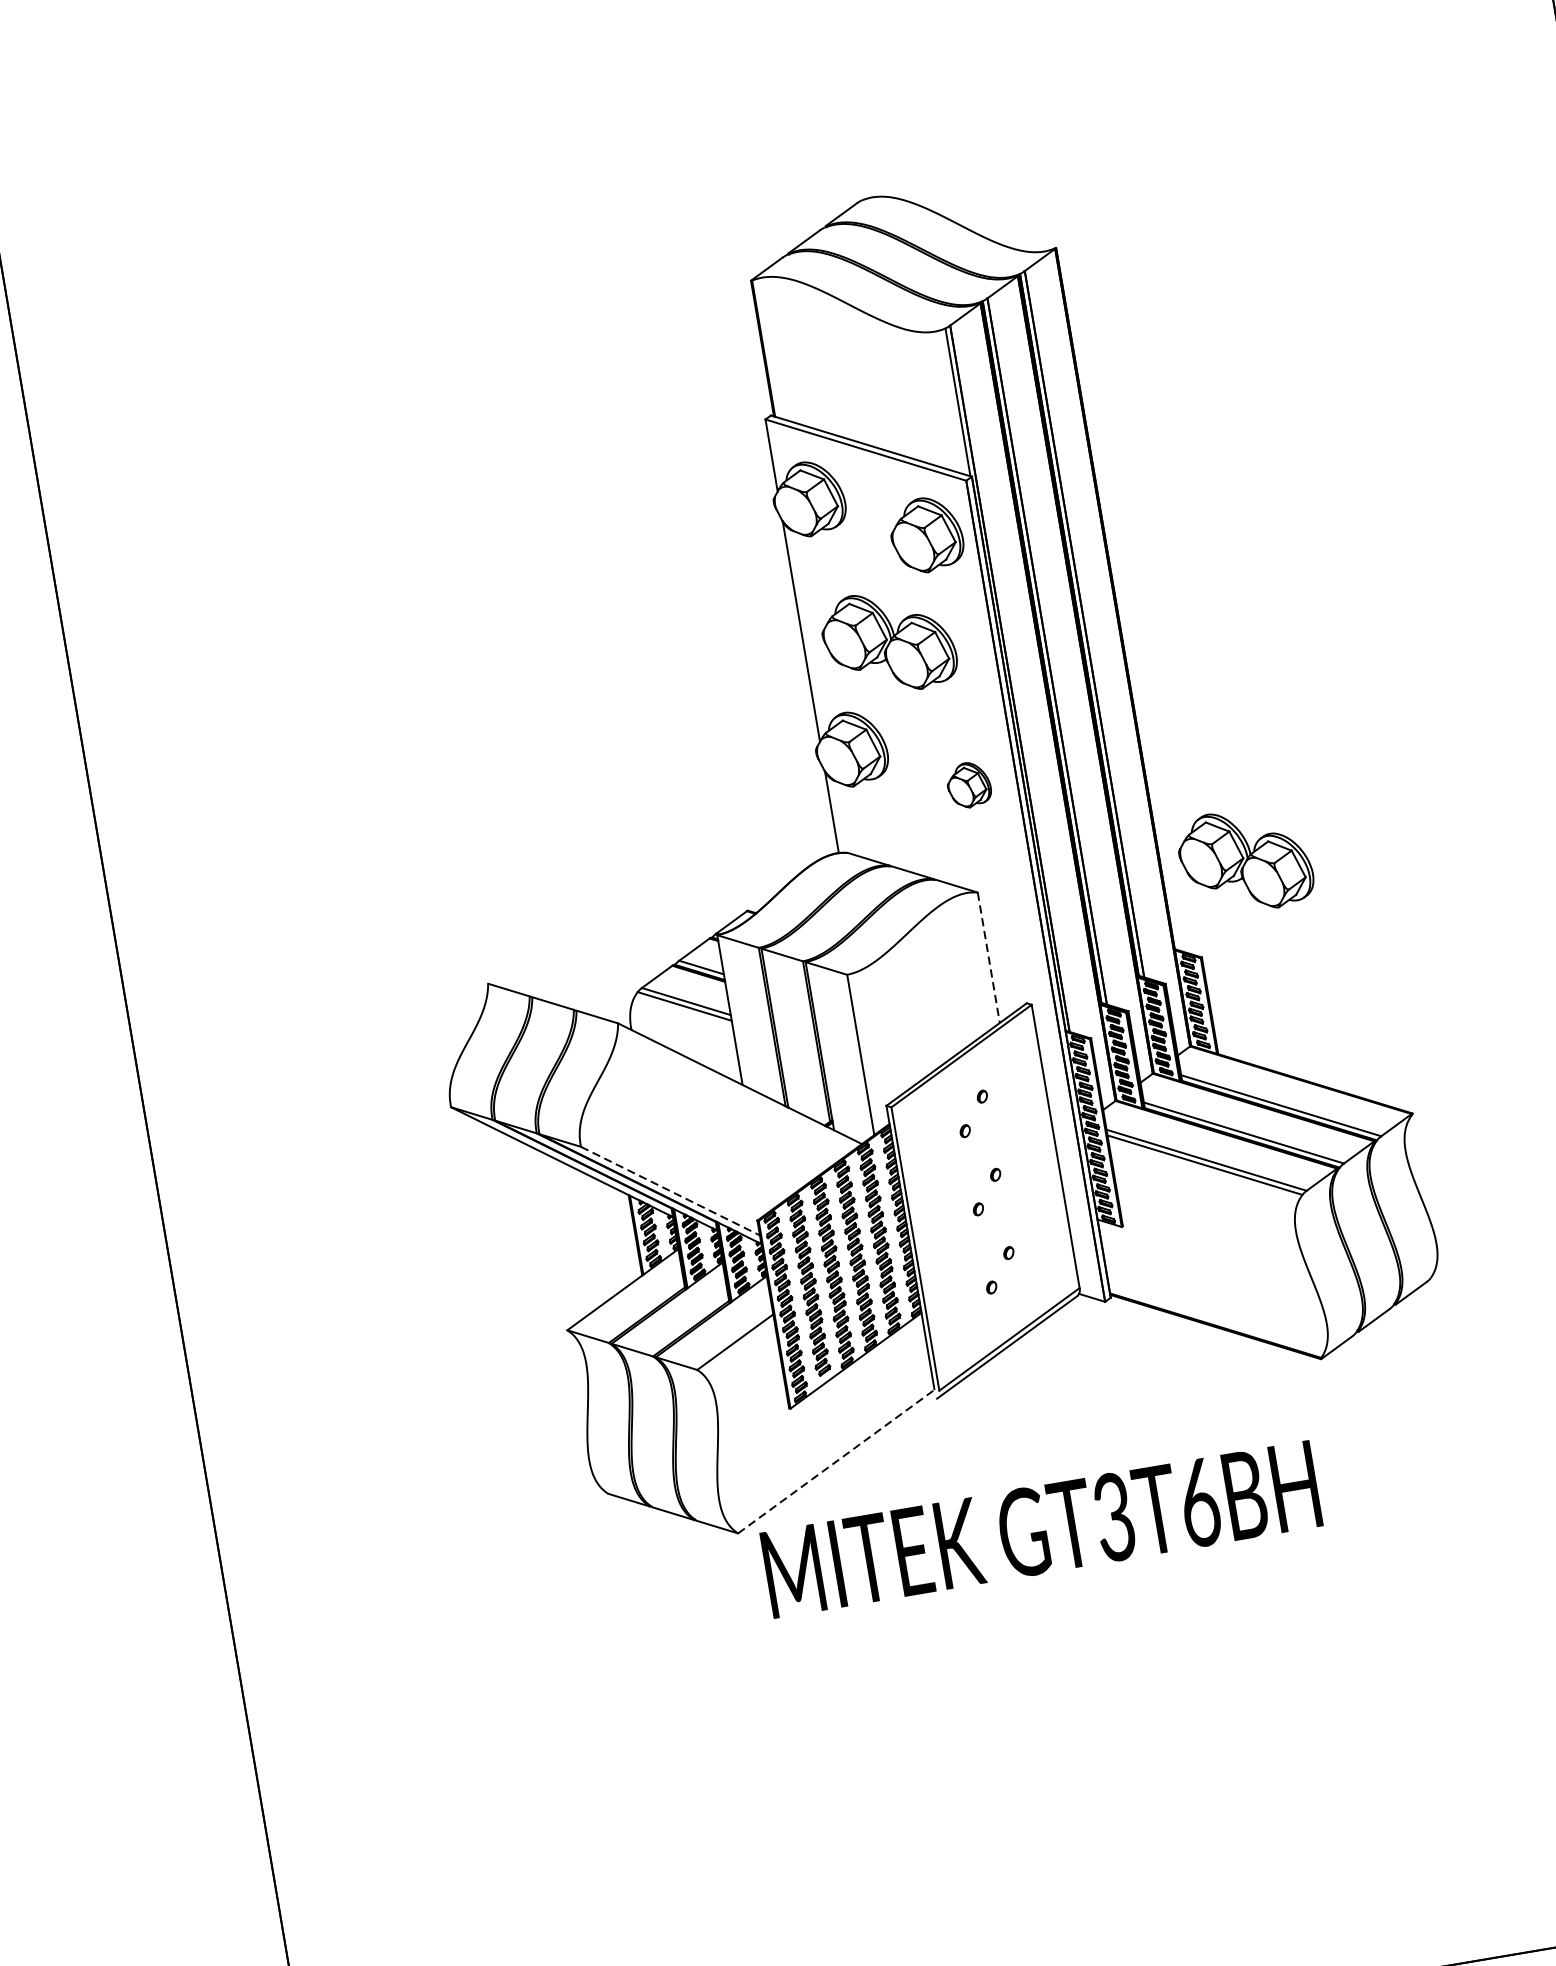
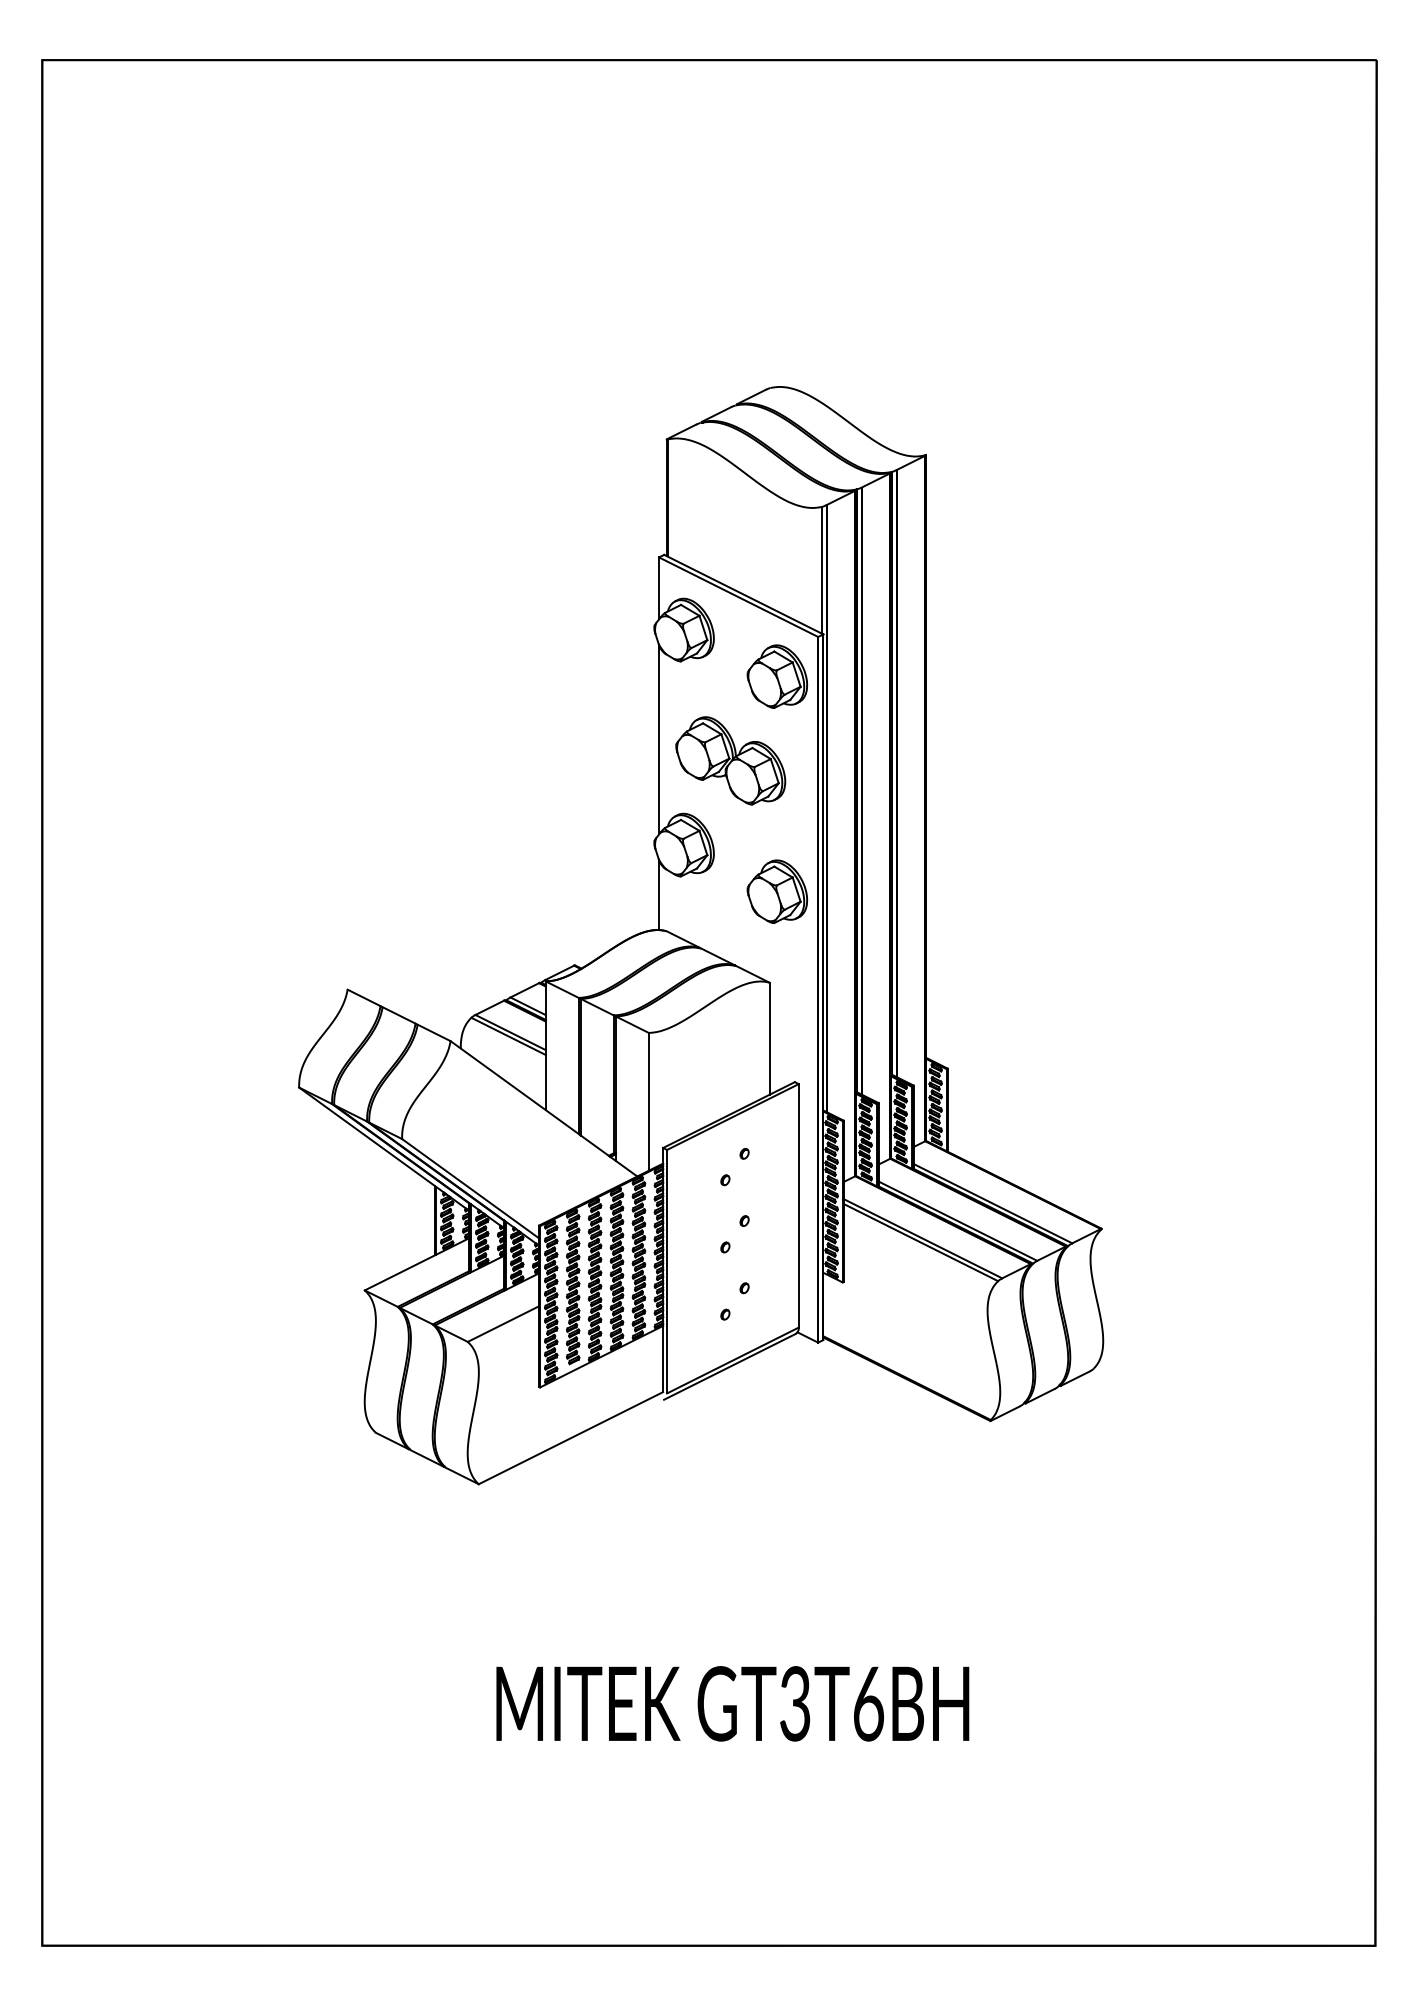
part: (969, 784) -> (777, 891), size x1.67
part: (1245, 860) -> (997, 993), removed
line: (988, 958) -> (769, 1039), dashed -> solid
line: (670, 1190) -> (470, 1188), dashed -> solid
line: (836, 1460) -> (571, 1437), dashed -> solid
text: (1041, 1529) -> (732, 1703), moved

